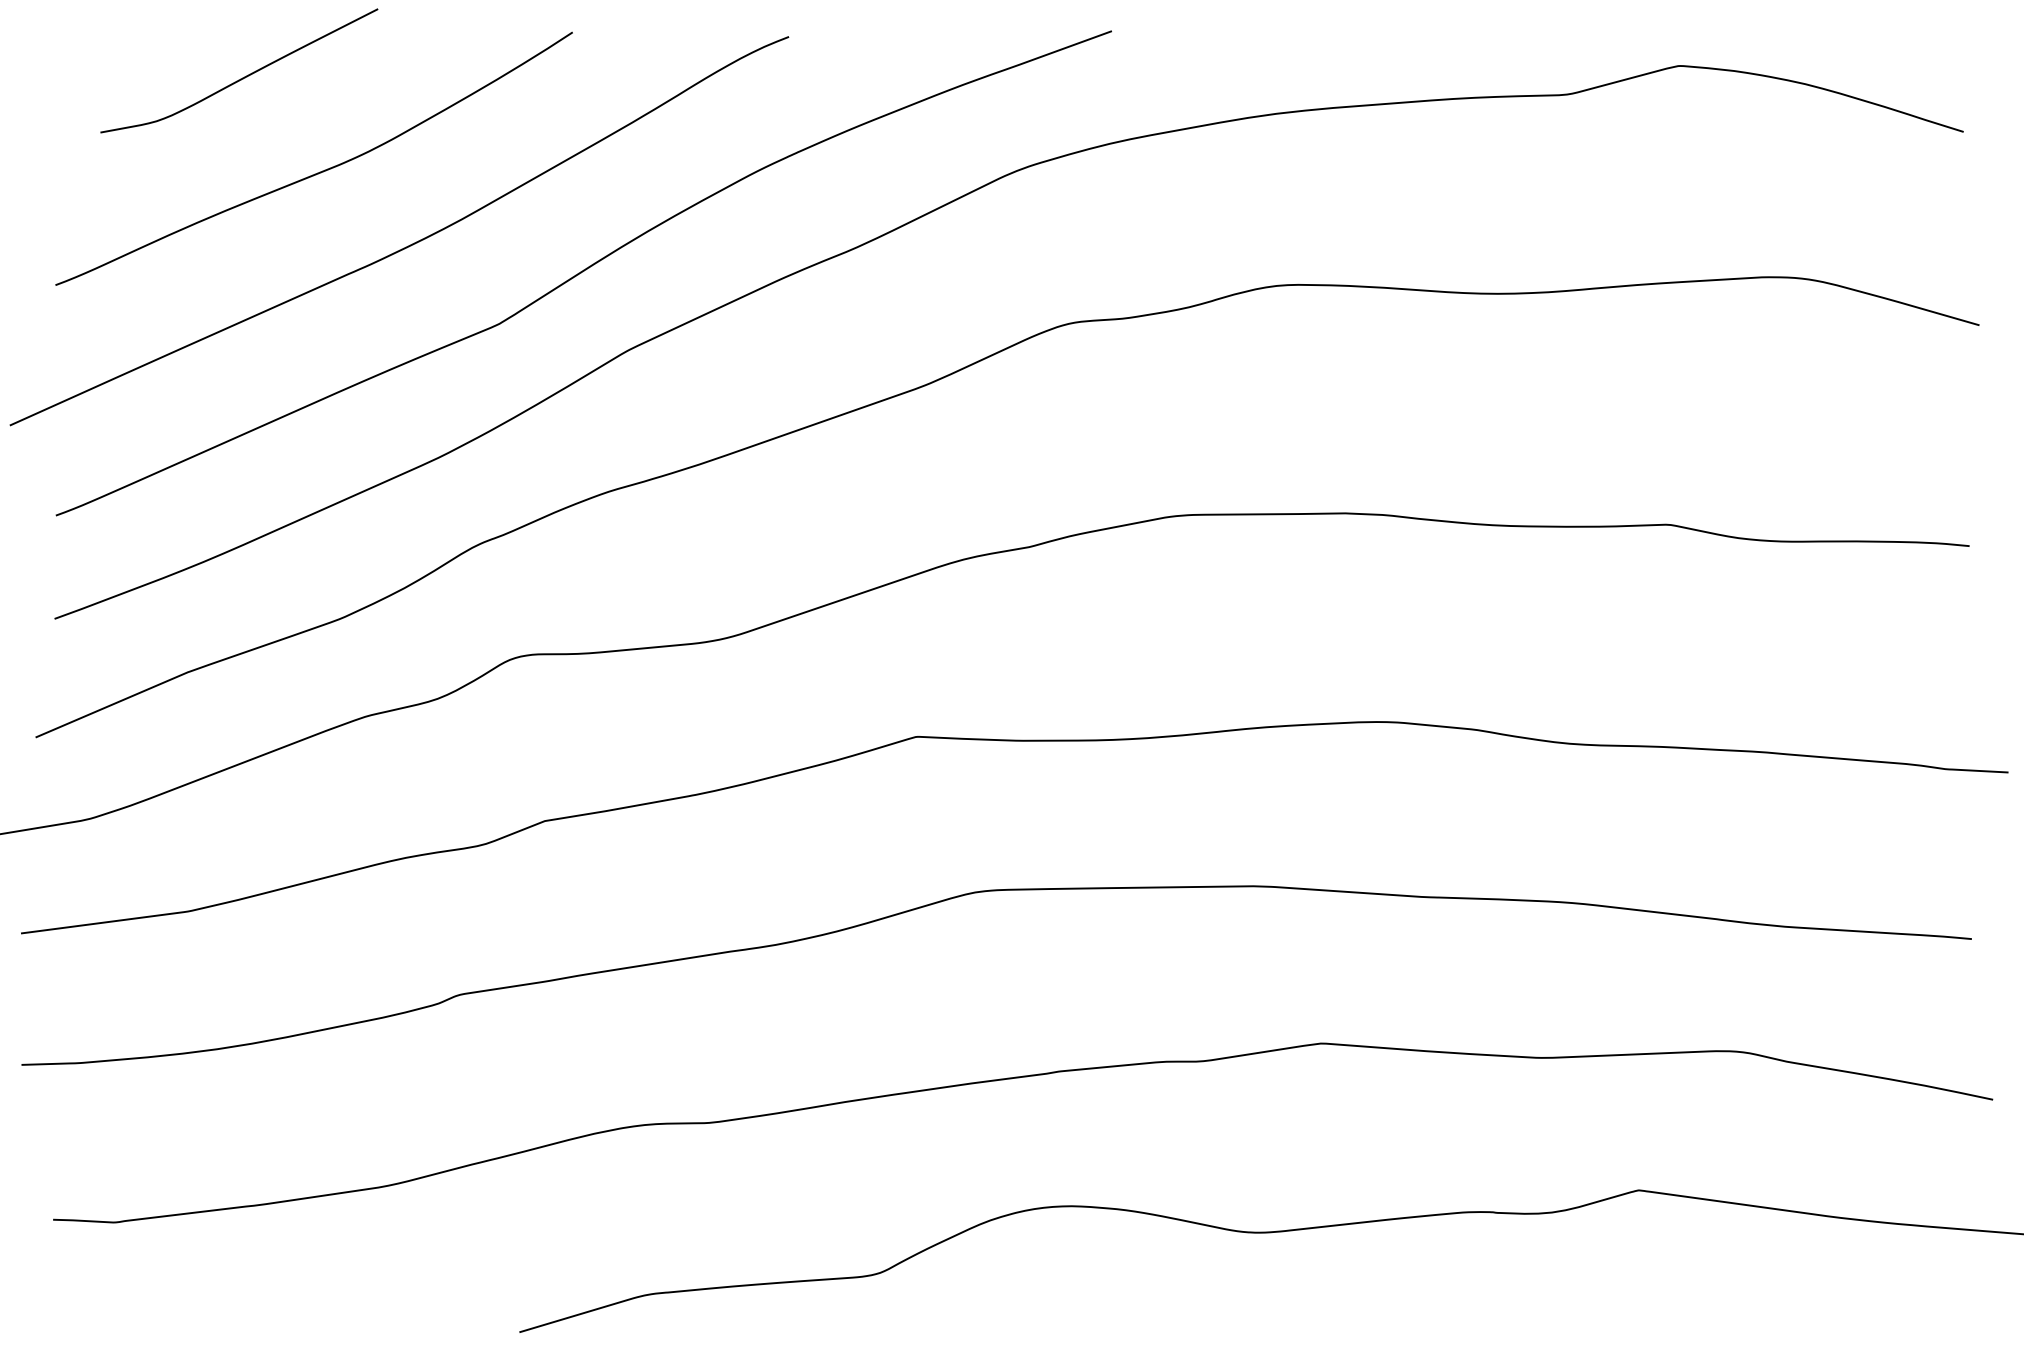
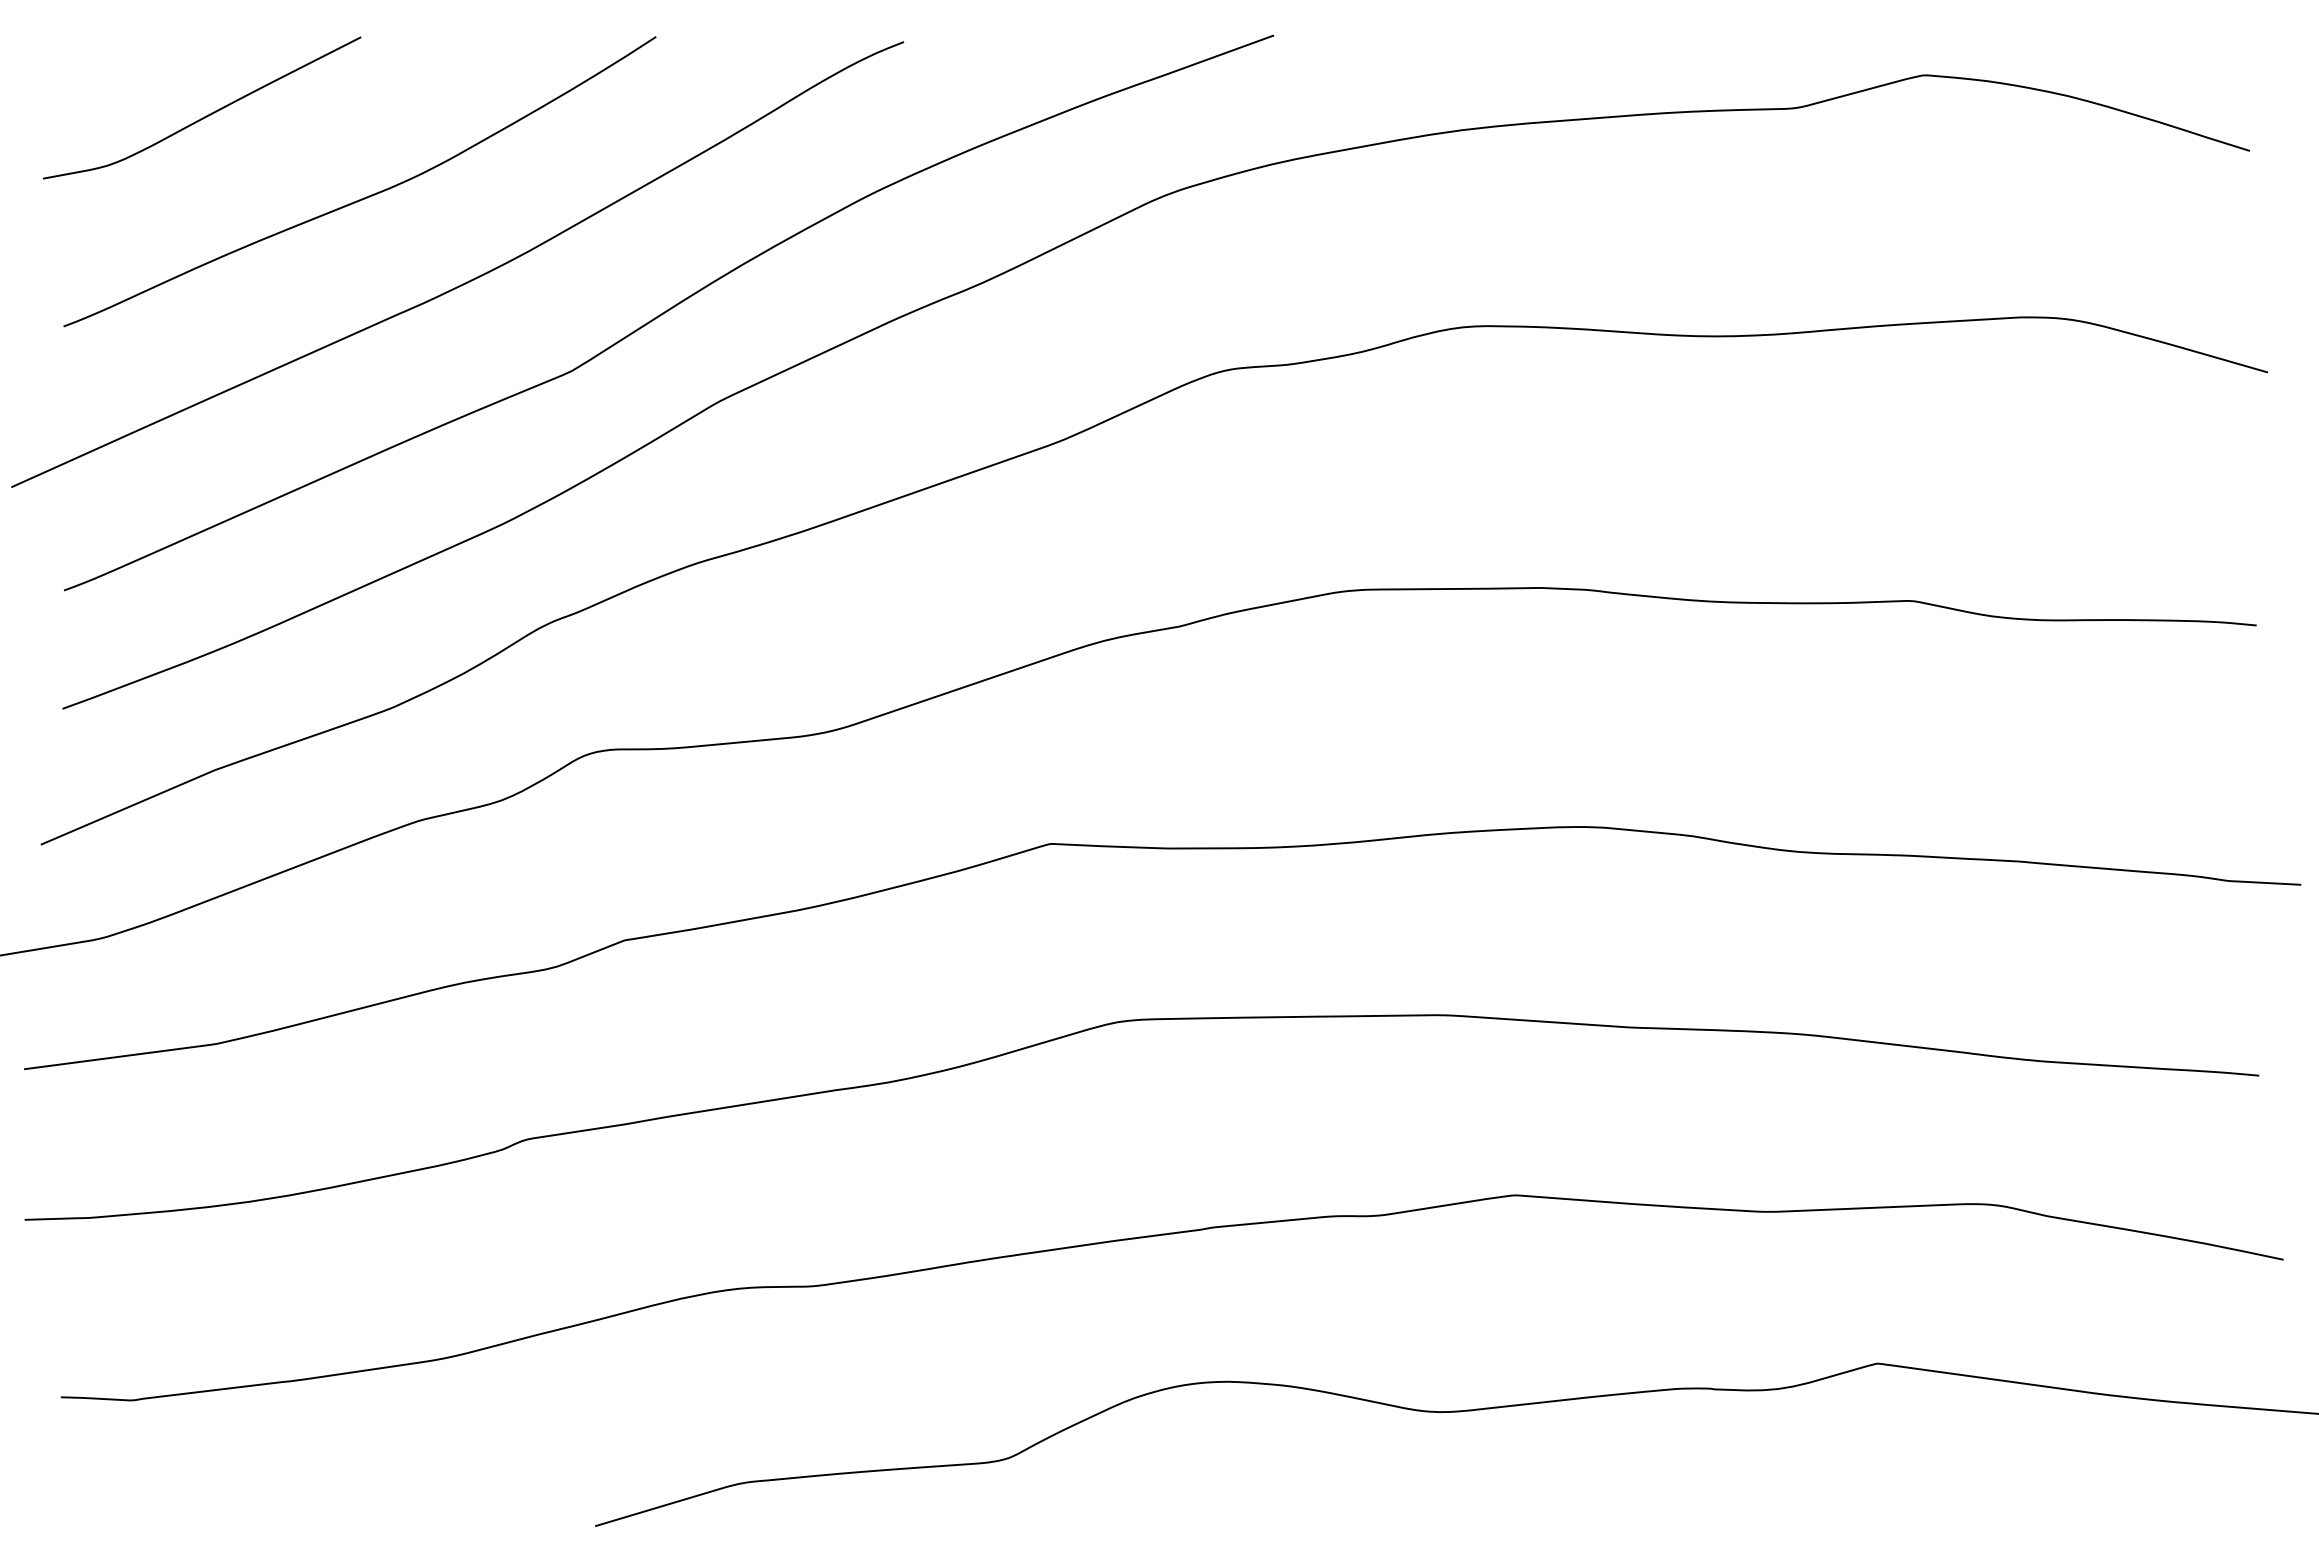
curve: (243, 77) -> (206, 115), moved

